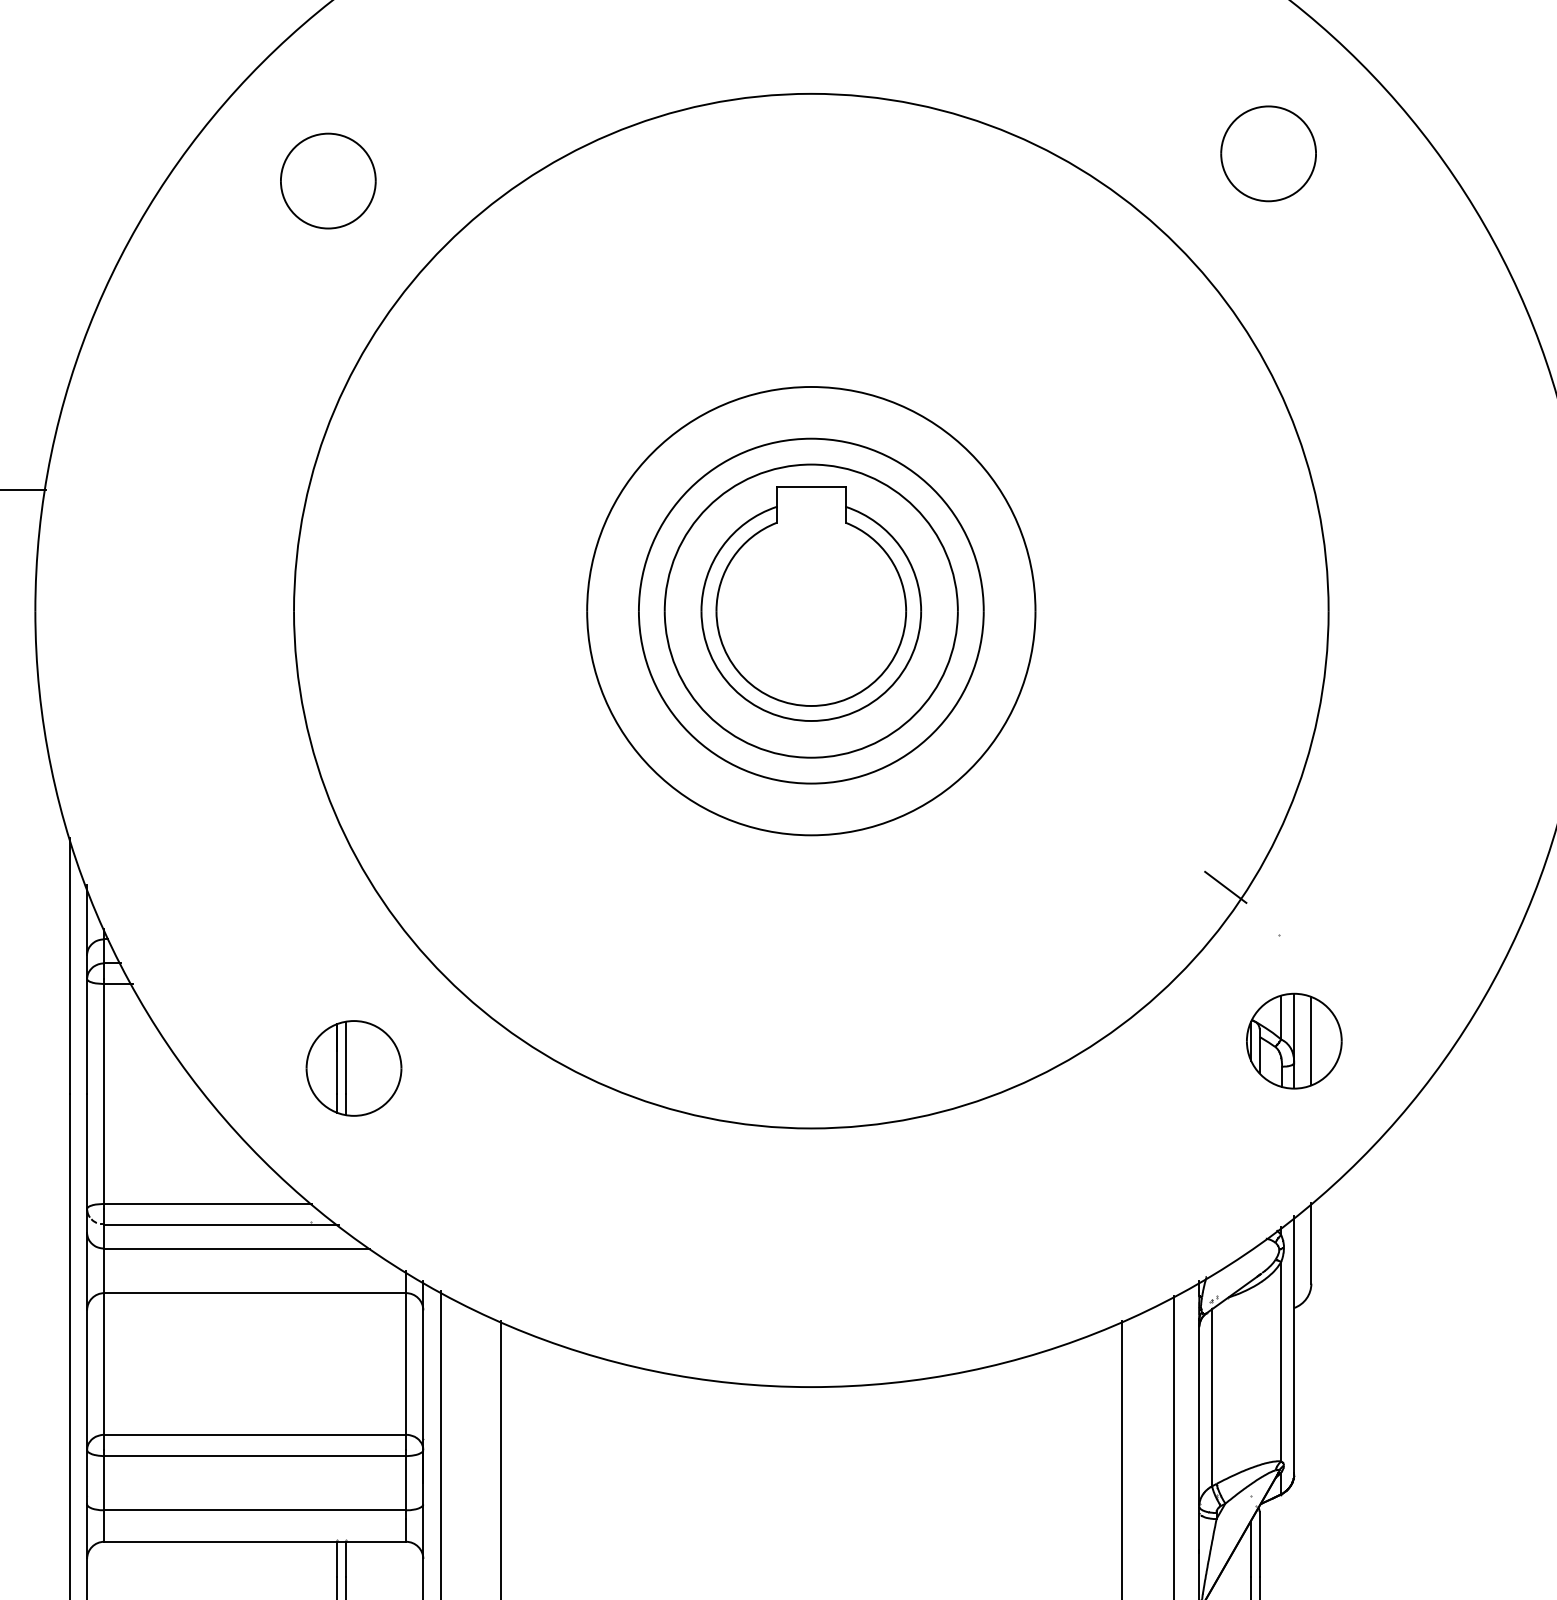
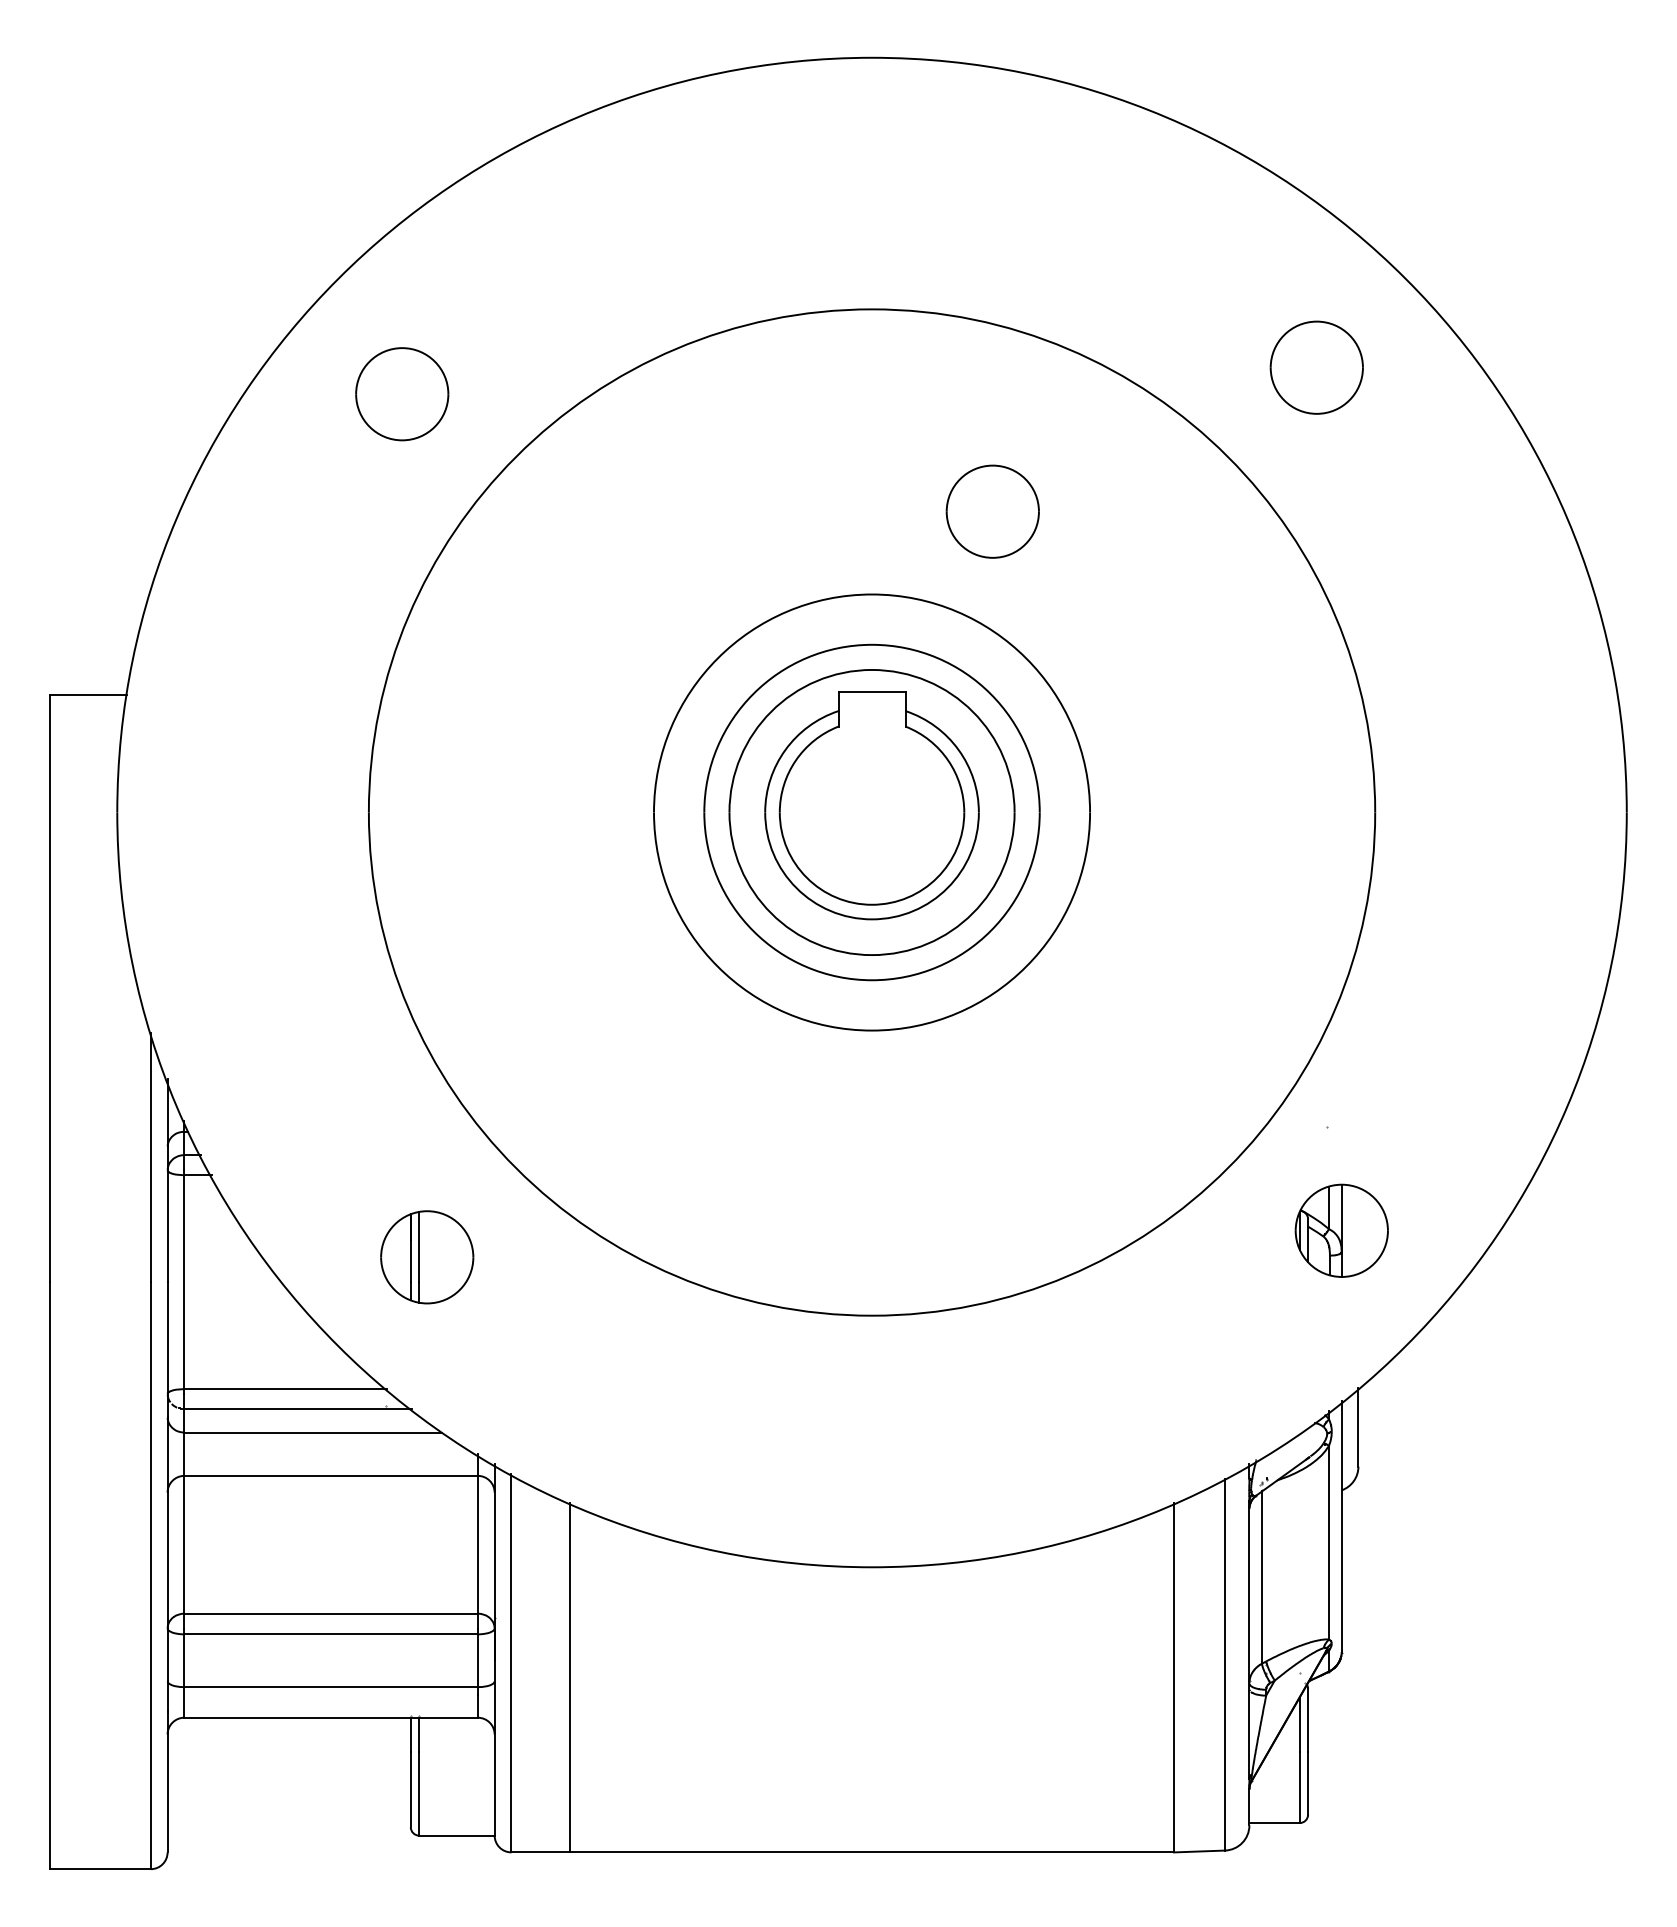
part: (935, 301) -> (992, 511), added
line: (1226, 887) -> (1275, 1081), removed
line: (1311, 1040) -> (1358, 1230), removed

